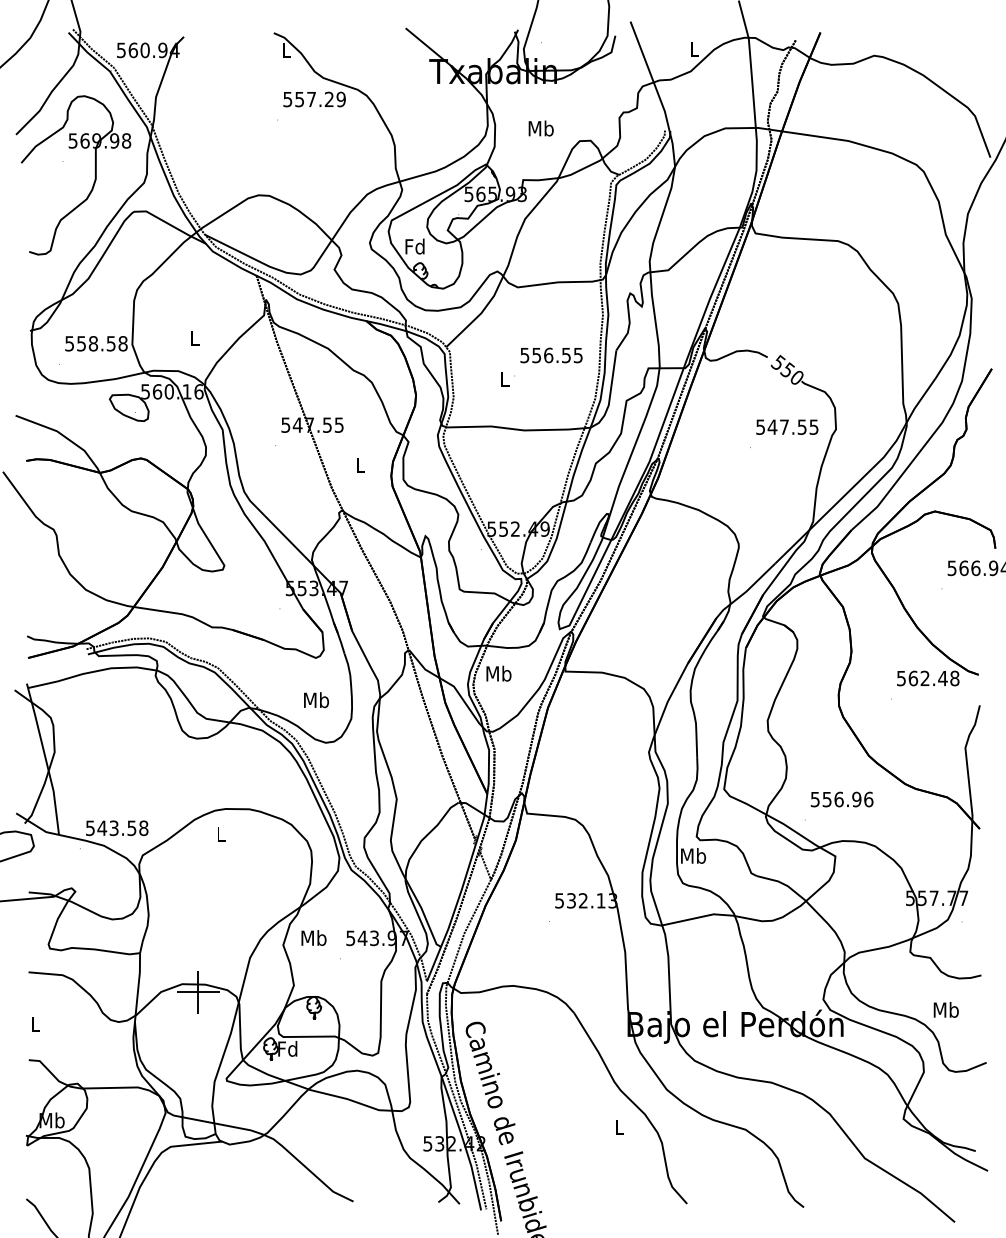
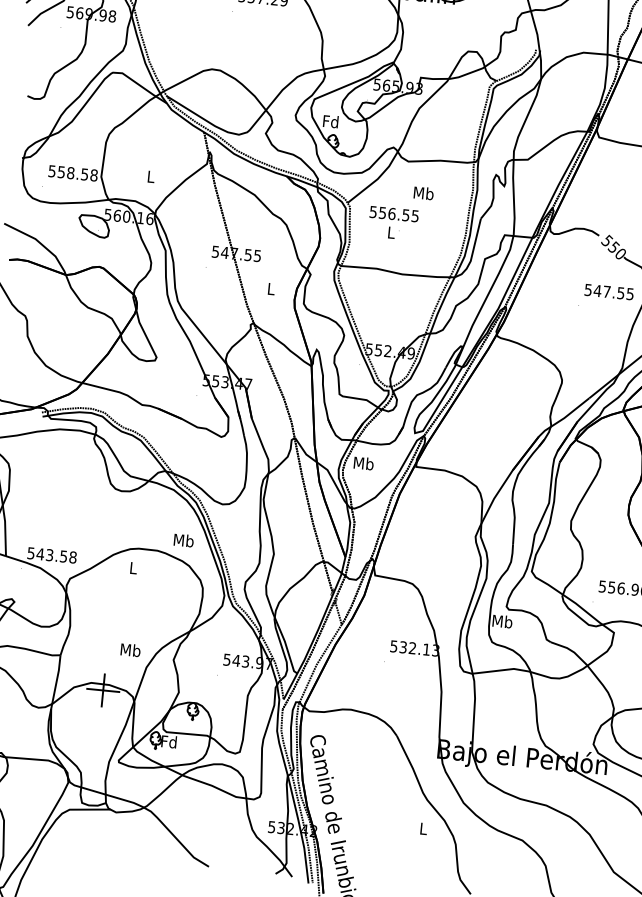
text: (540, 128) -> (423, 193), moved
text: (551, 355) -> (394, 214), moved
text: (316, 700) -> (183, 540), moved
text: (313, 937) -> (130, 649), moved

